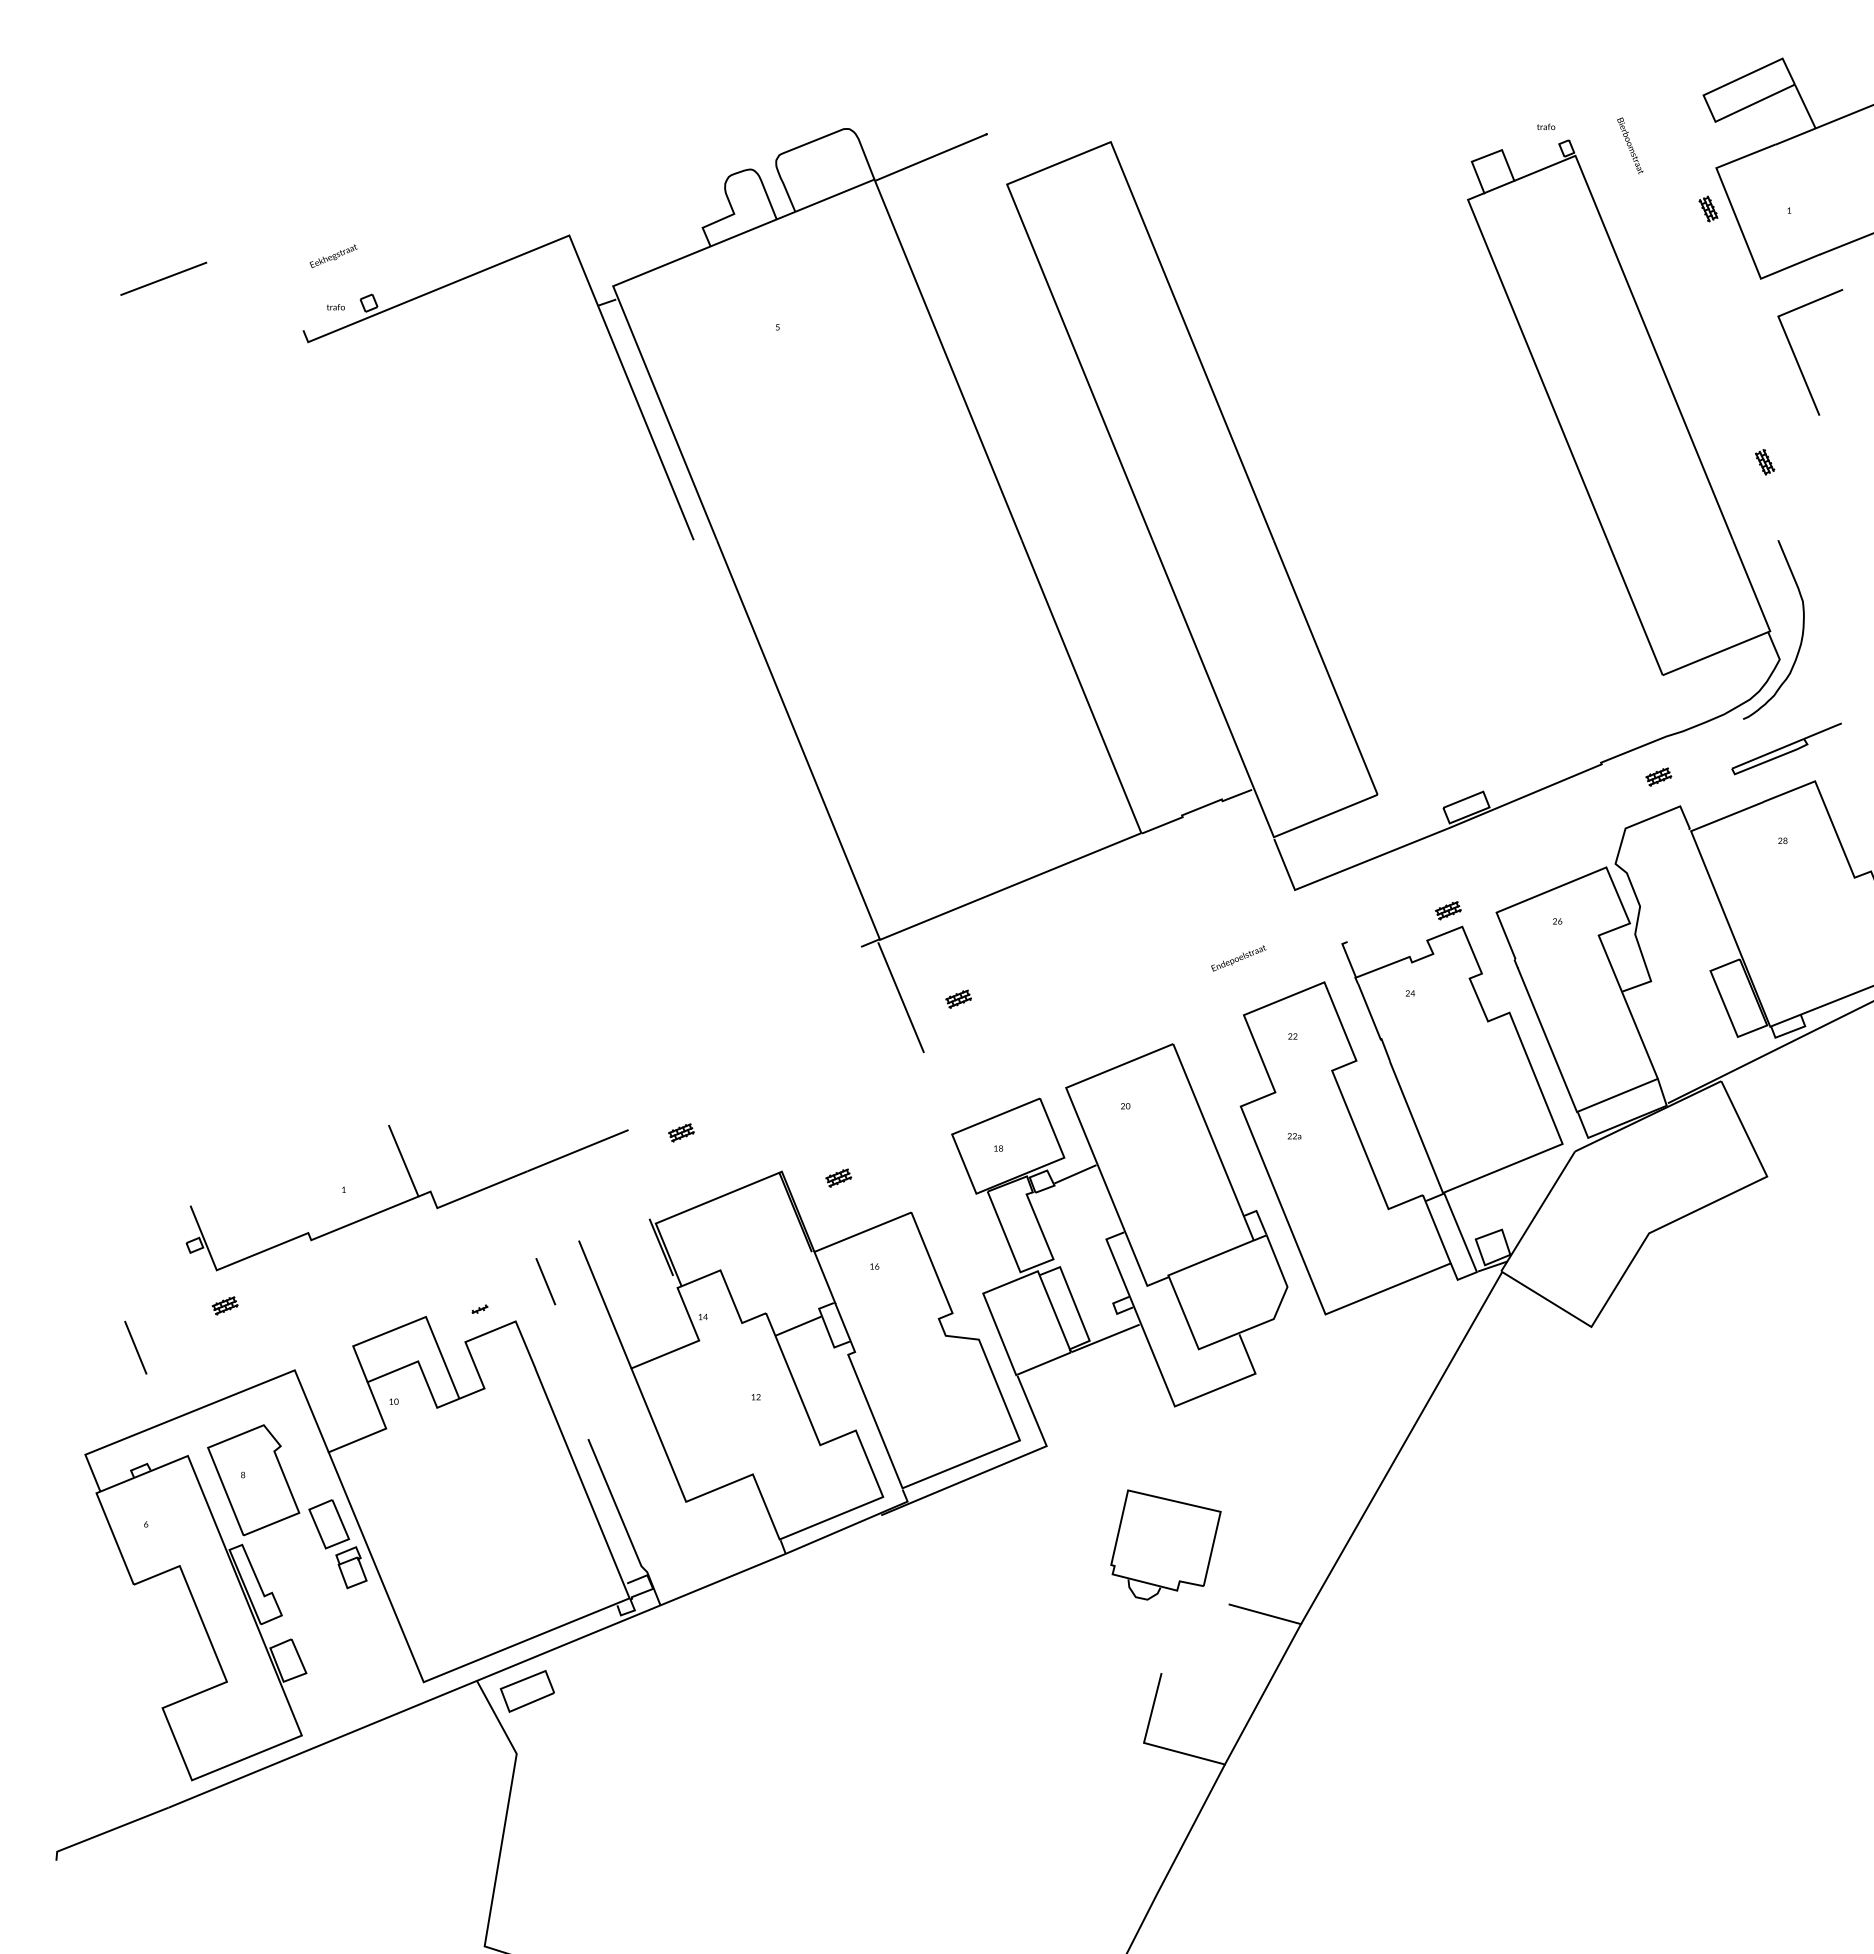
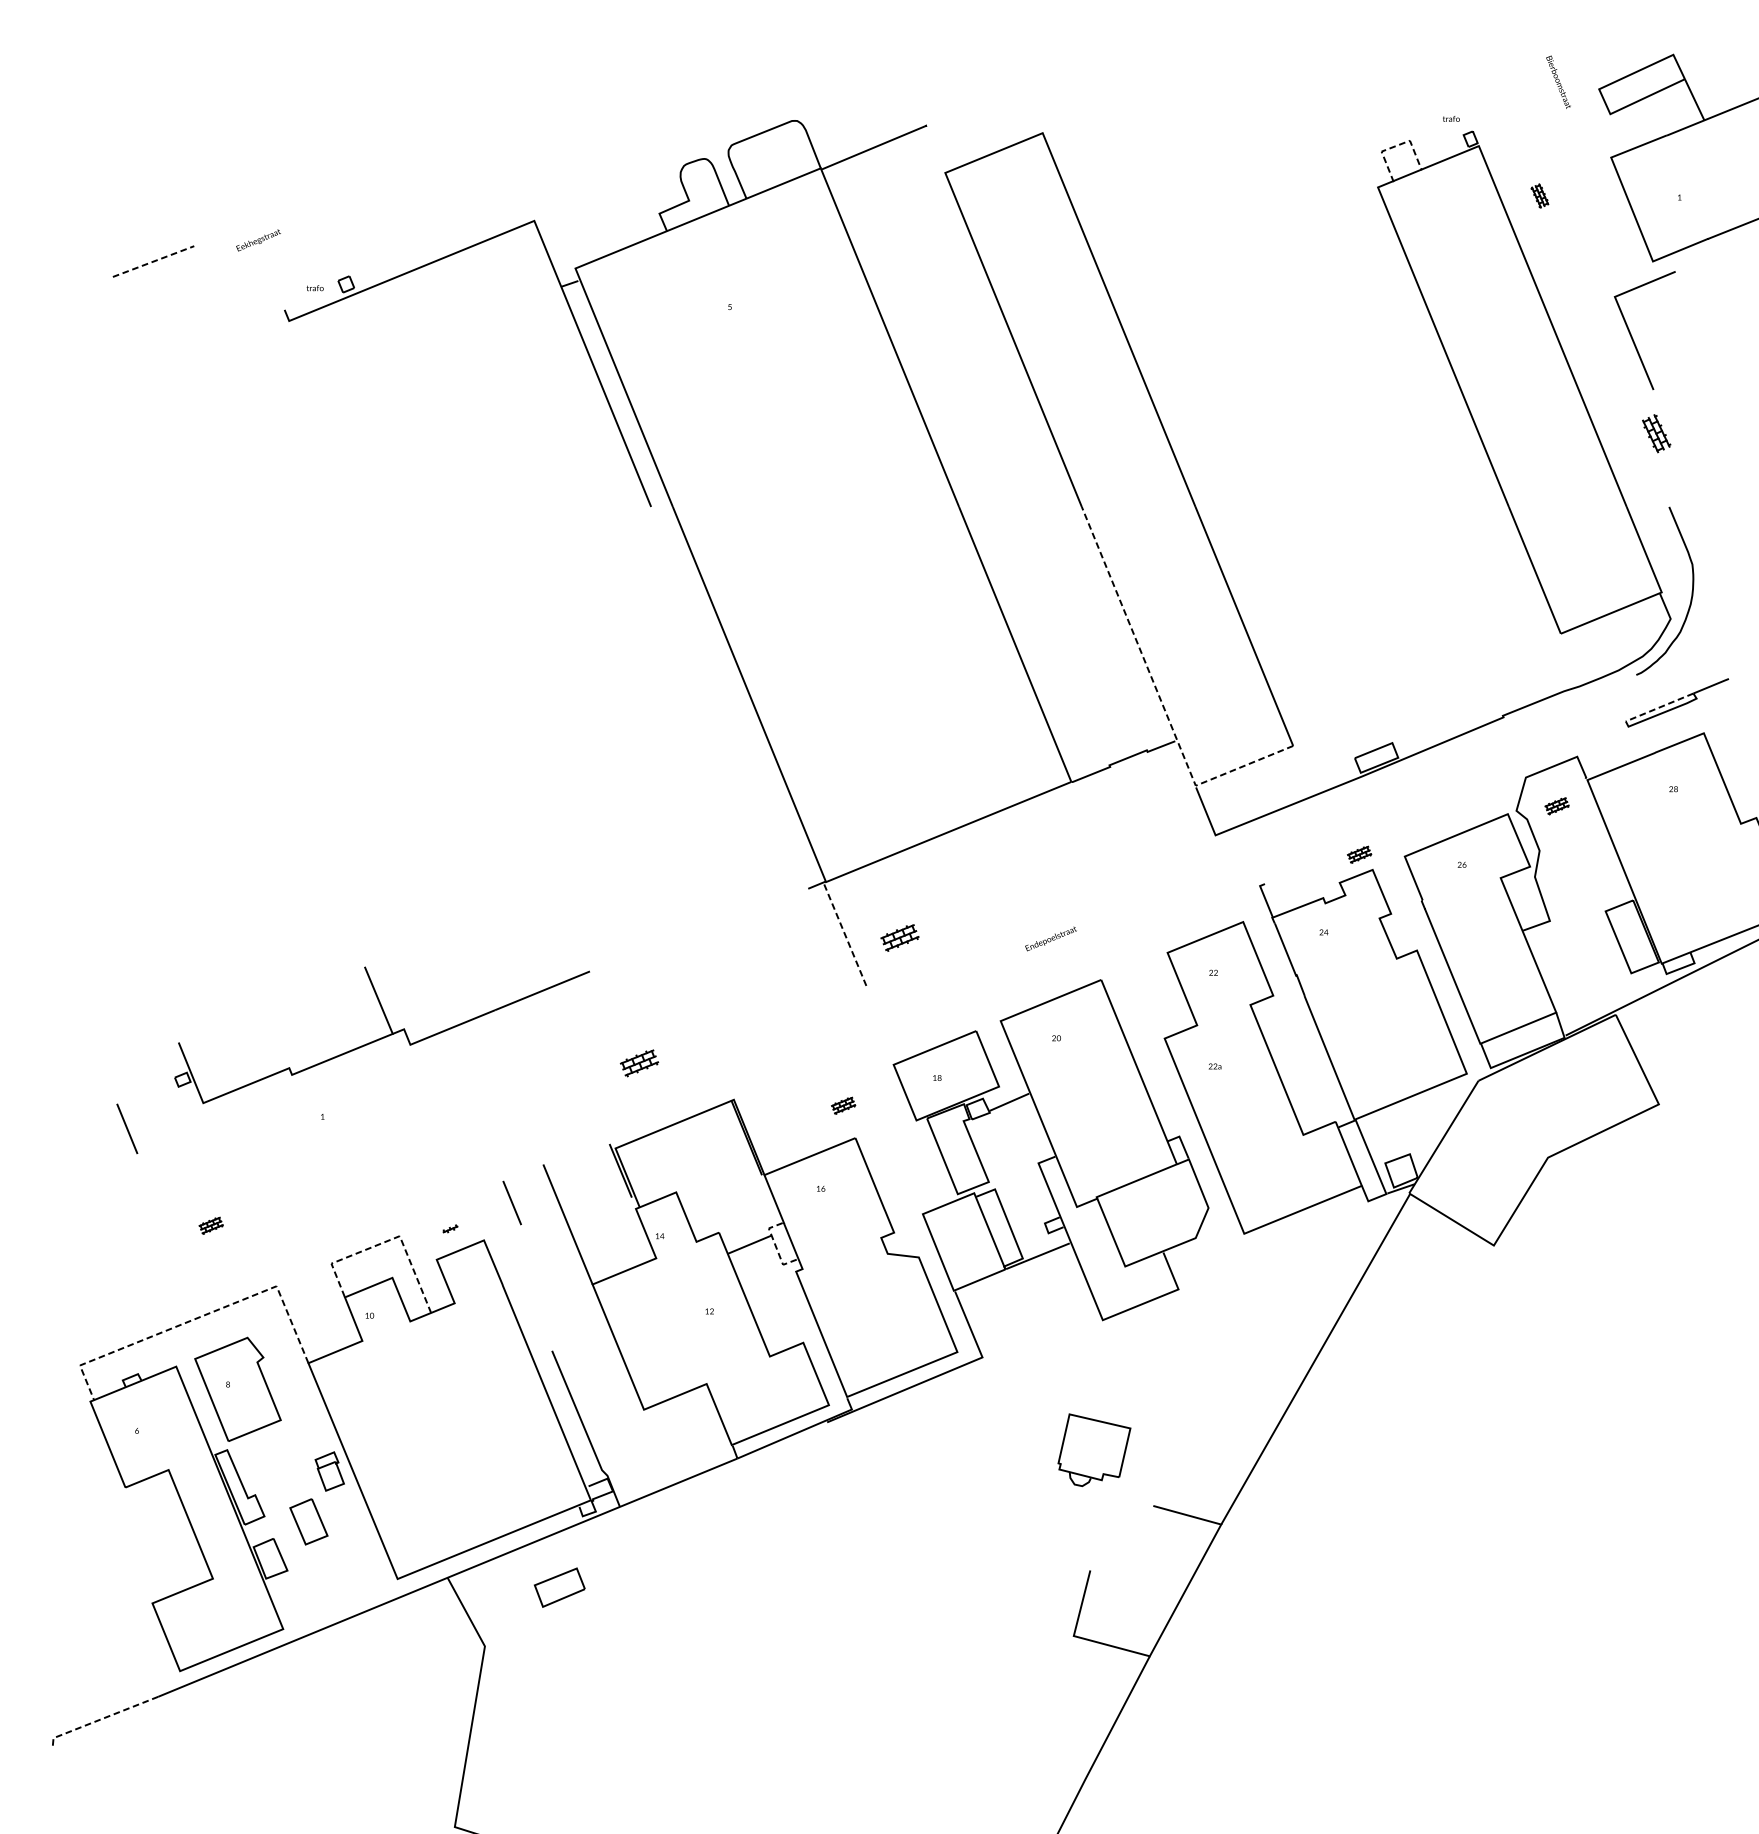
text: (1630, 145) -> (1558, 81), moved
line: (1486, 156) -> (1395, 146), solid -> dashed
part: (1708, 208) -> (1539, 195), moved
text: (333, 255) -> (258, 239), moved
line: (164, 278) -> (154, 261), solid -> dashed
line: (1797, 359) -> (1632, 337), moved
part: (1765, 462) -> (1657, 433), size x1.6
line: (1234, 740) -> (1158, 694), solid -> dashed
line: (1768, 753) -> (1660, 707), solid -> dashed
part: (1658, 776) -> (1556, 805), moved
text: (1238, 958) -> (1050, 939), moved
line: (901, 997) -> (846, 936), solid -> dashed
part: (958, 998) -> (899, 937), size x1.6
part: (681, 1132) -> (639, 1062), size x1.6
part: (838, 1177) -> (843, 1105), moved
part: (406, 1197) -> (381, 1034), moved
line: (412, 1322) -> (387, 1241), solid -> dashed
line: (827, 1329) -> (776, 1247), solid -> dashed
line: (135, 1347) -> (127, 1128), moved
line: (212, 1403) -> (199, 1317), solid -> dashed
part: (329, 1524) -> (309, 1522), moved
part: (1165, 1544) -> (1094, 1449), size x0.7
part: (526, 1691) -> (558, 1587), moved
line: (107, 1831) -> (100, 1719), solid -> dashed

